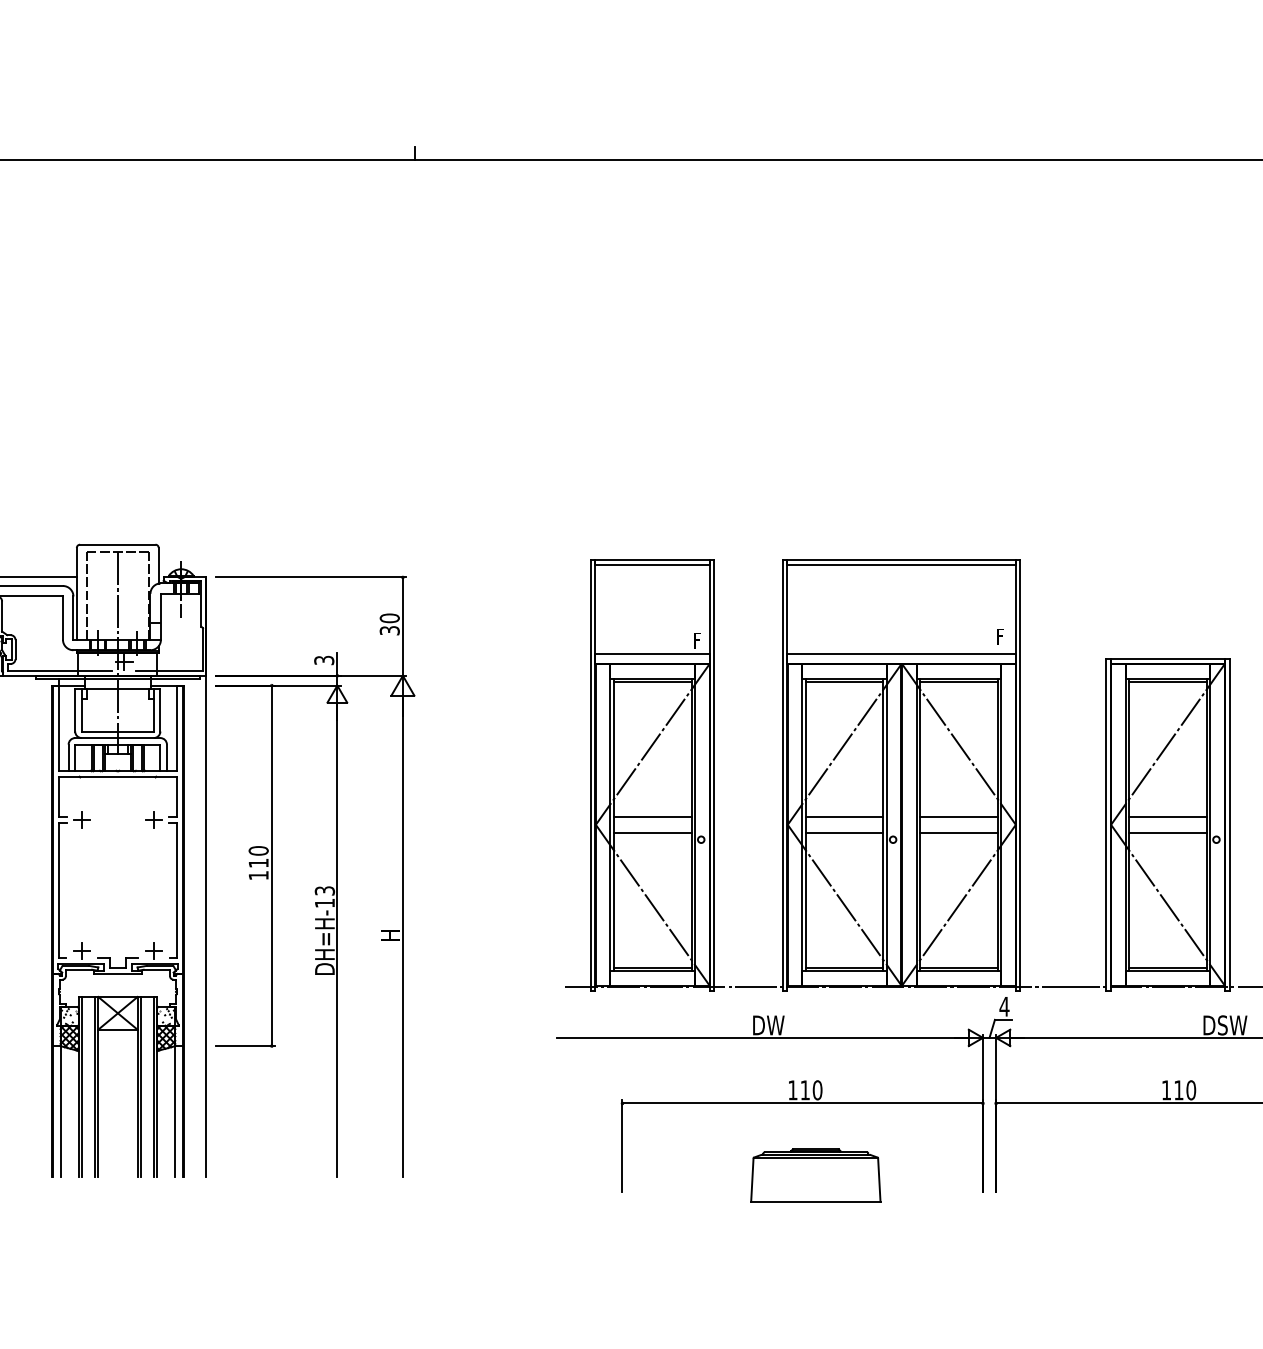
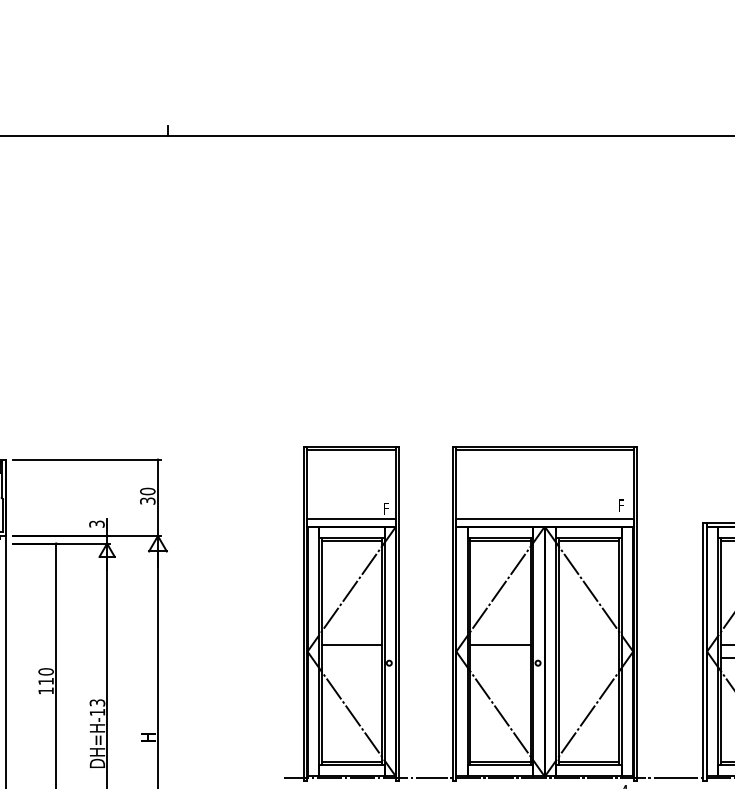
line: (958, 816) -> (588, 645), removed
line: (652, 833) -> (351, 658), removed
line: (844, 833) -> (500, 658), removed
line: (958, 833) -> (588, 658), removed

